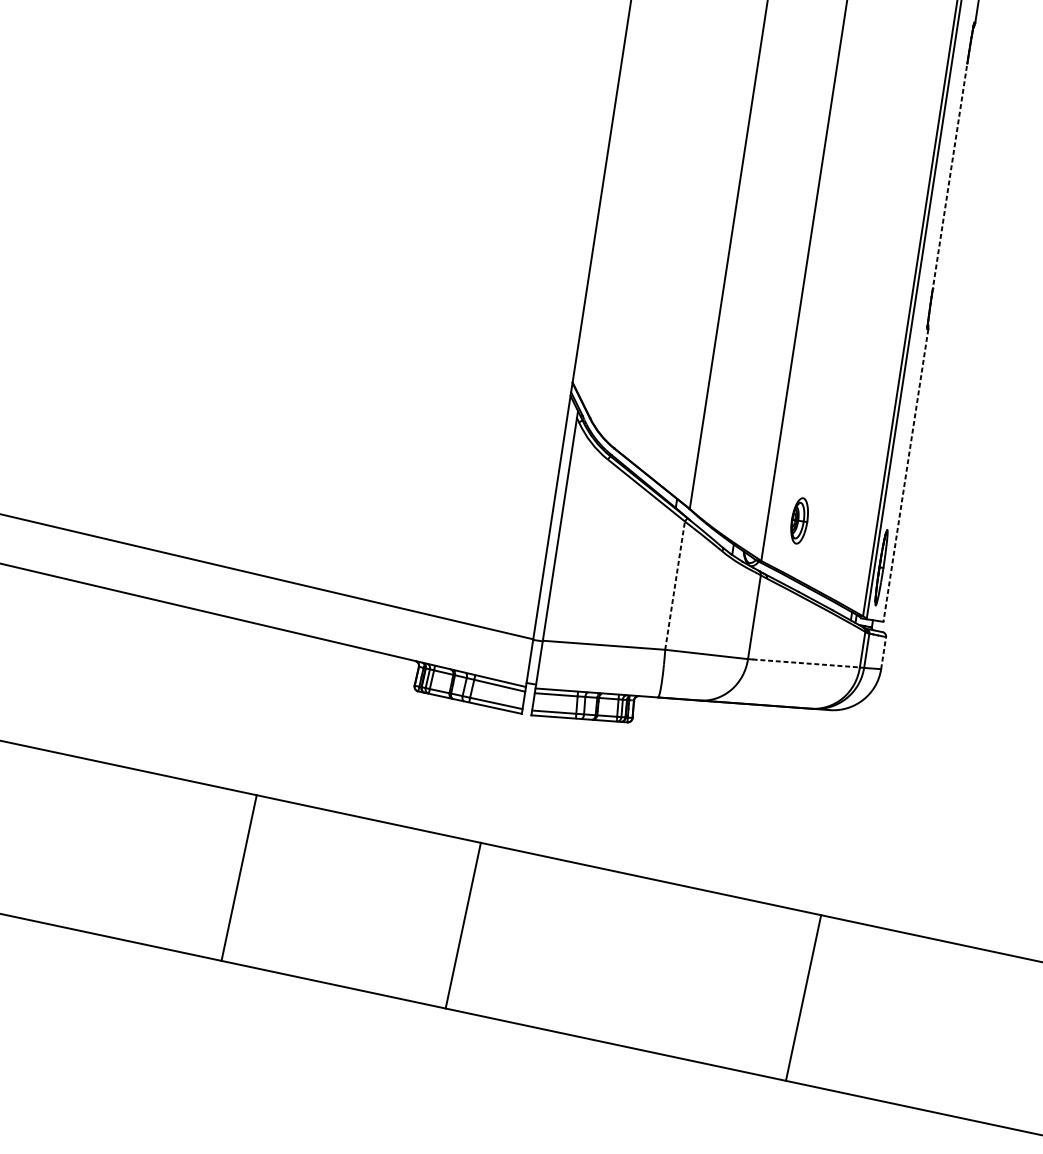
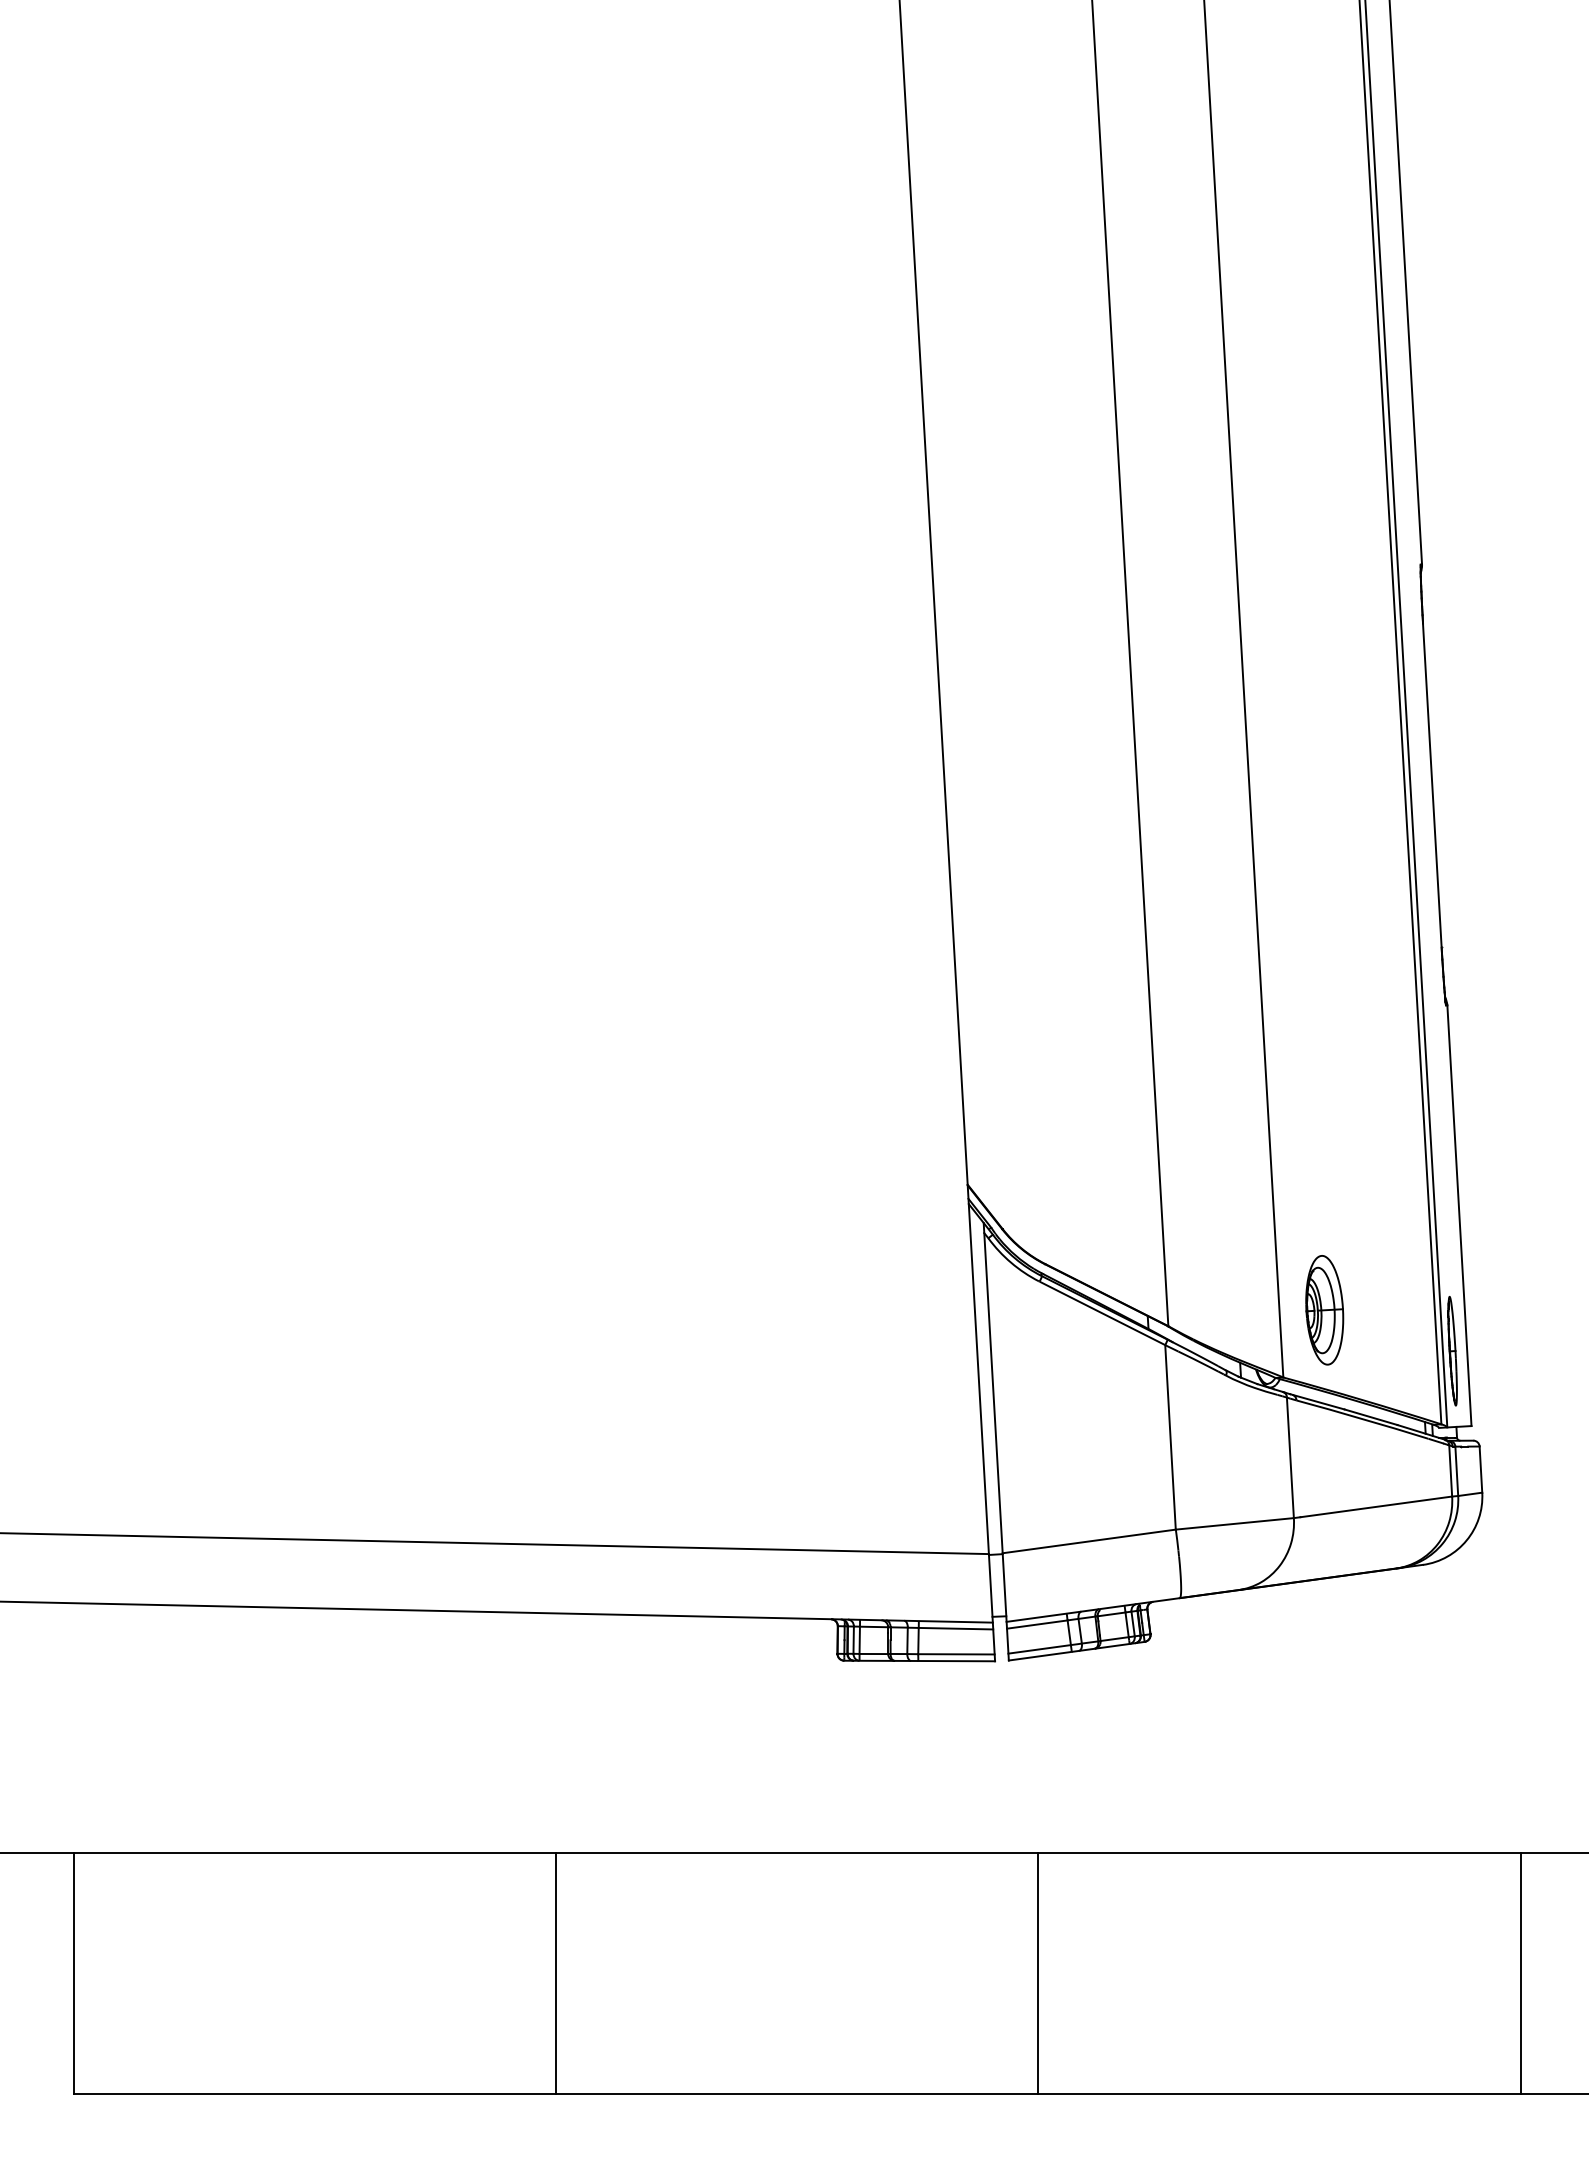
line: (949, 178) -> (1432, 788), dashed -> solid
line: (905, 475) -> (1459, 1215), dashed -> solid
part: (799, 520) -> (1324, 1310), size x1.67
line: (675, 585) -> (1170, 1436), dashed -> solid
line: (883, 652) -> (1480, 1469), dashed -> solid
line: (806, 663) -> (1376, 1506), dashed -> solid
line: (238, 877) -> (555, 1973), moved
line: (463, 925) -> (1038, 1973), moved
line: (803, 997) -> (1520, 1973), moved

